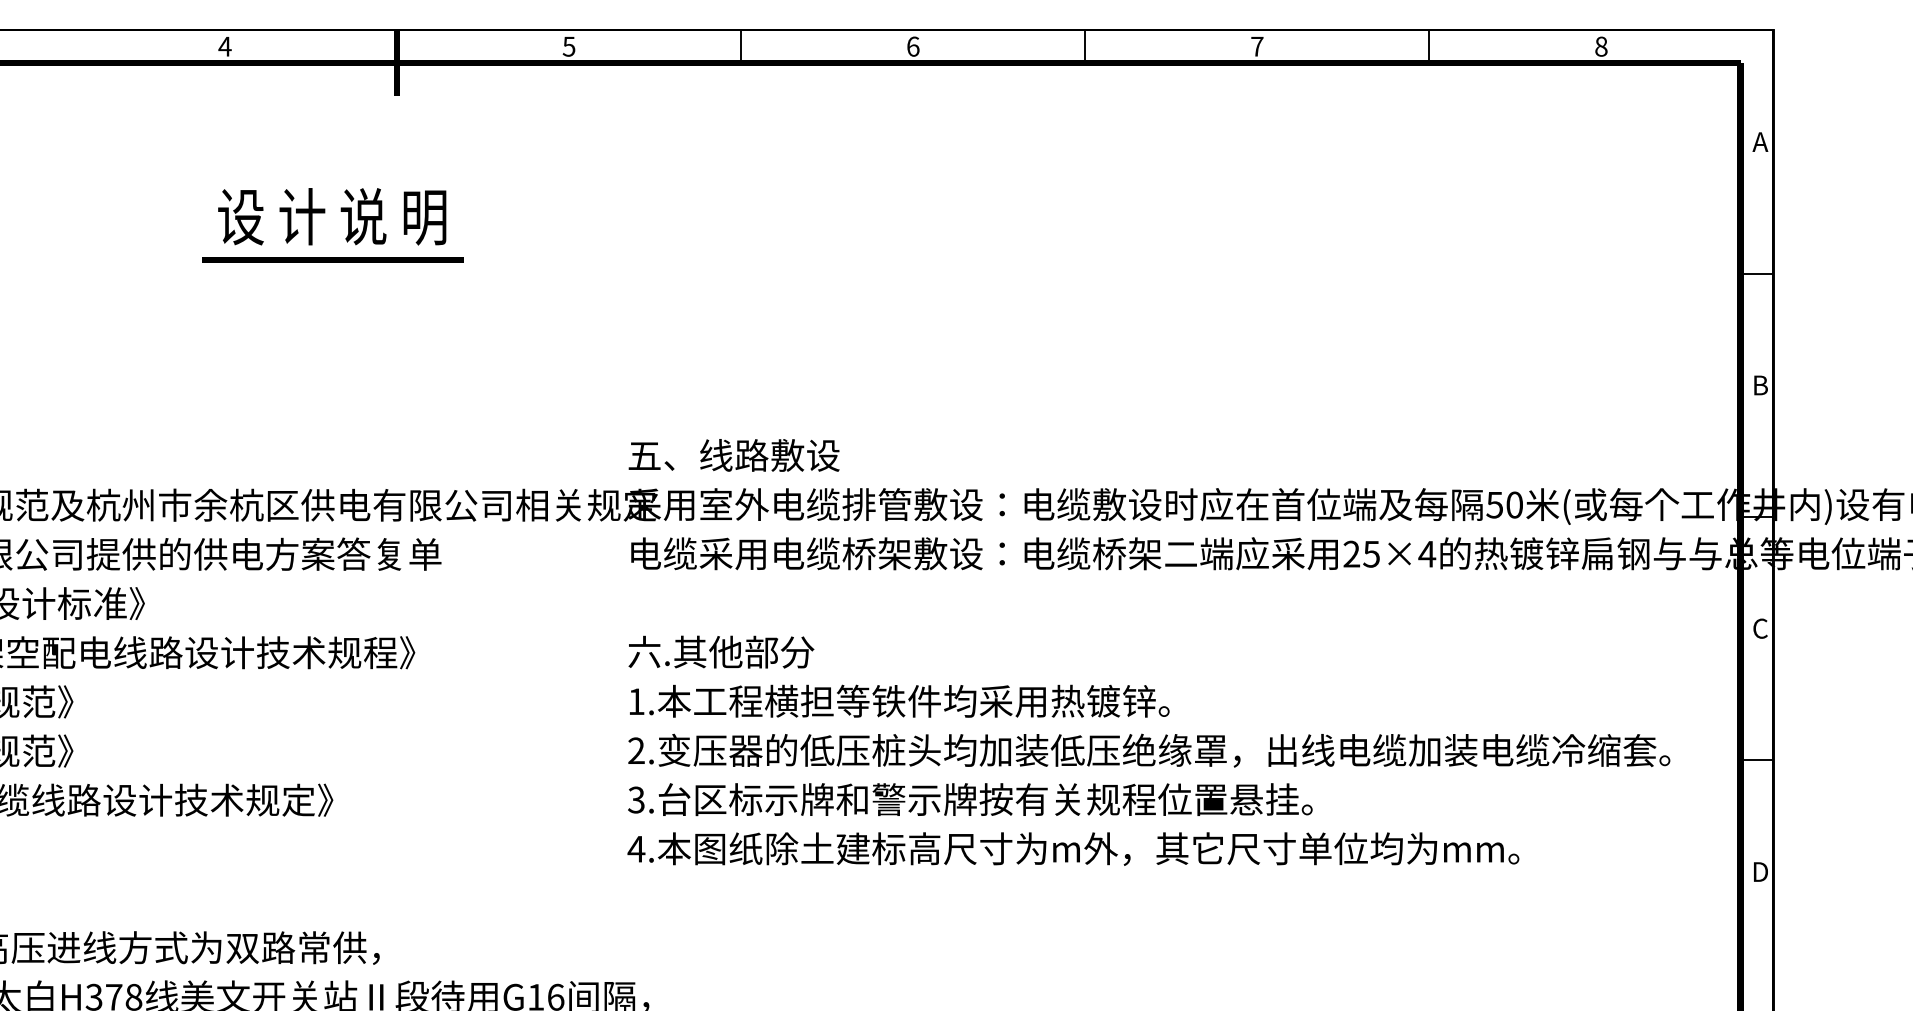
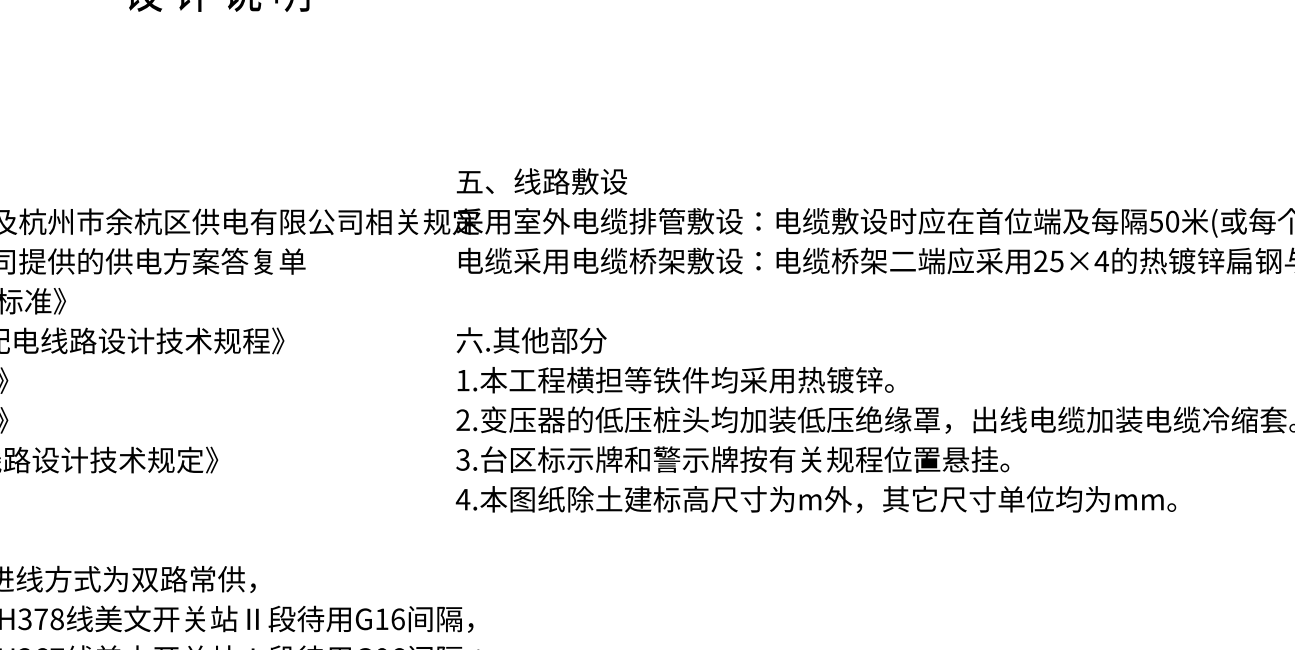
line: (332, 259) -> (217, 23), removed

